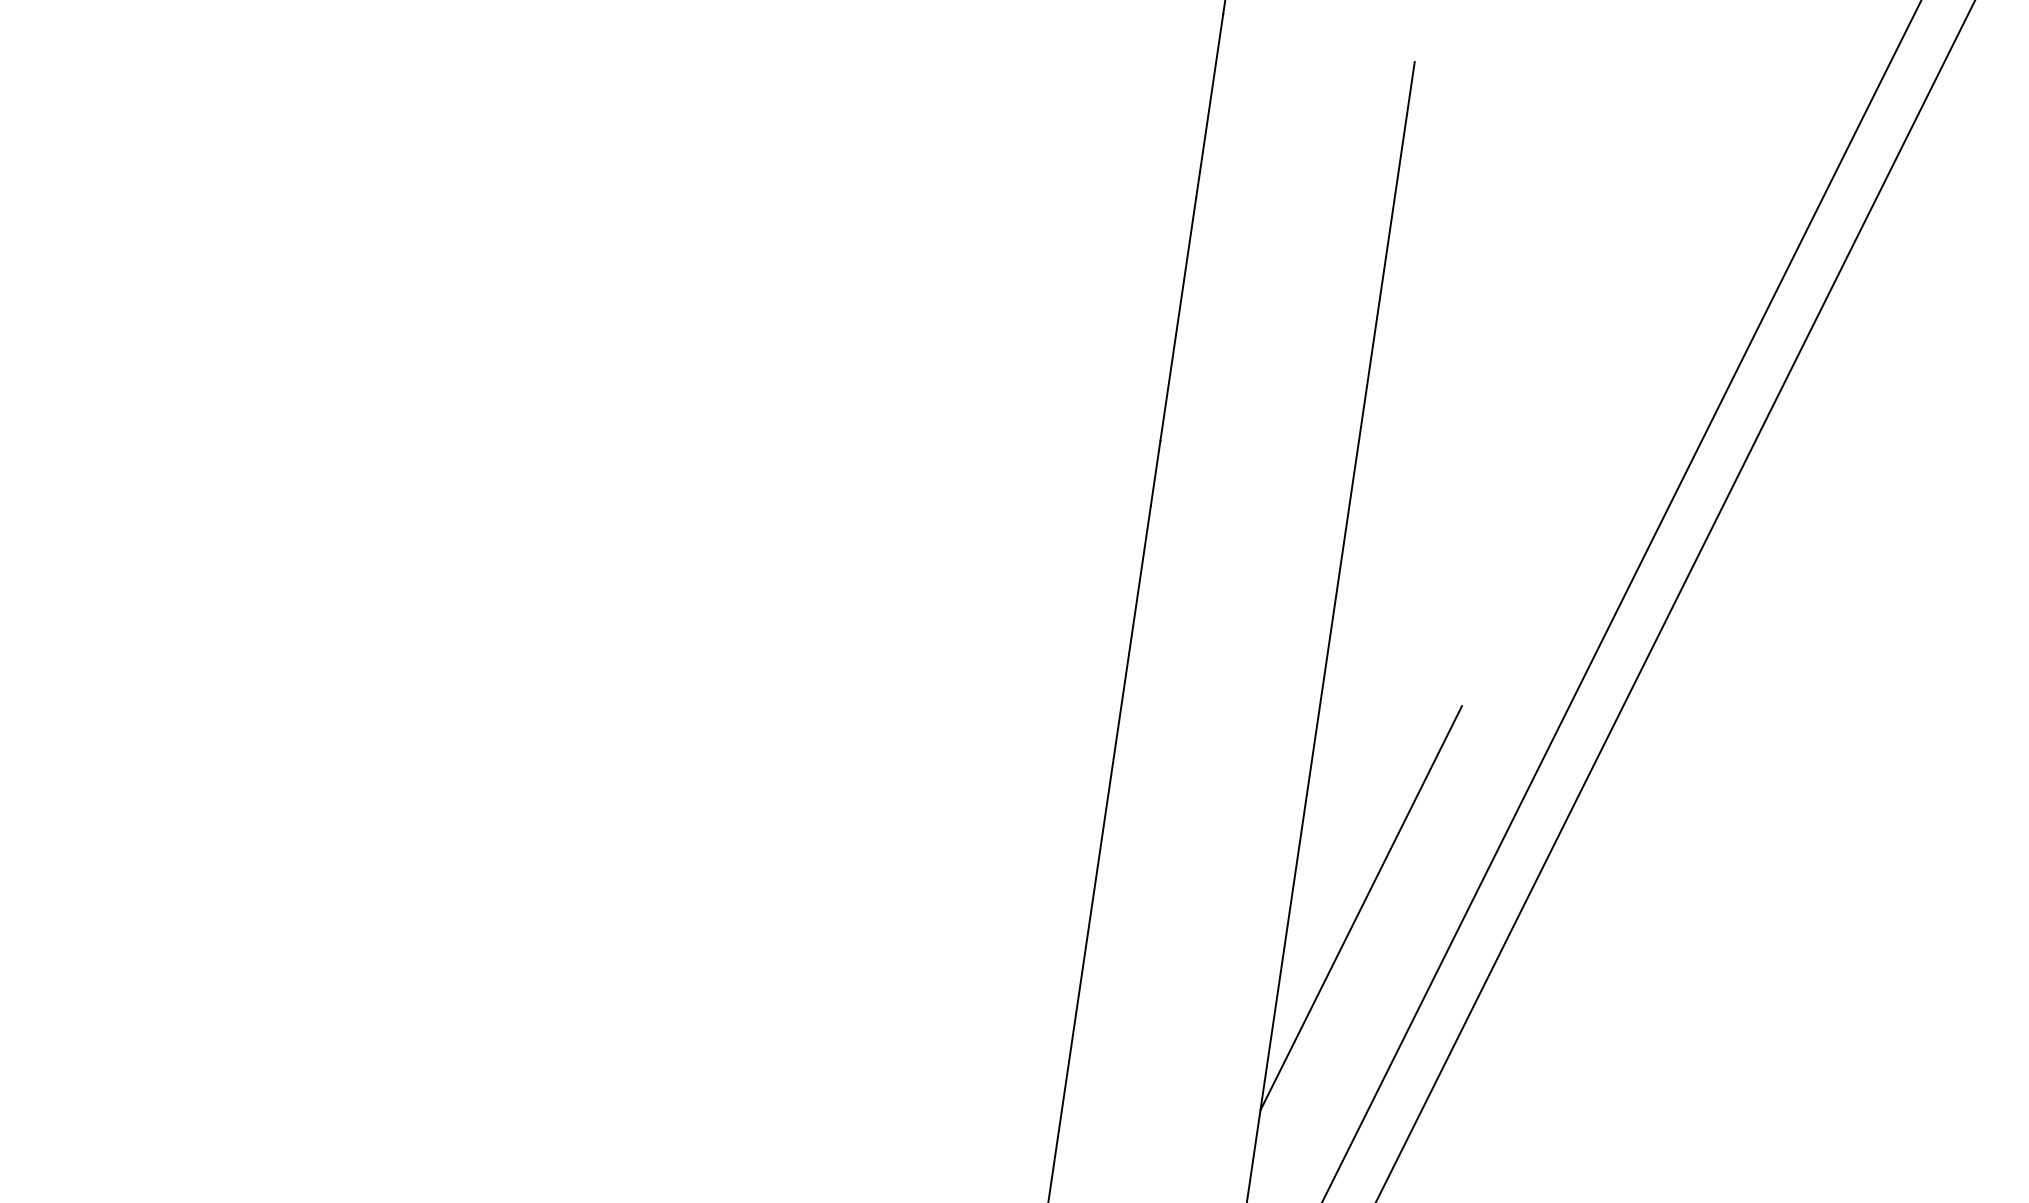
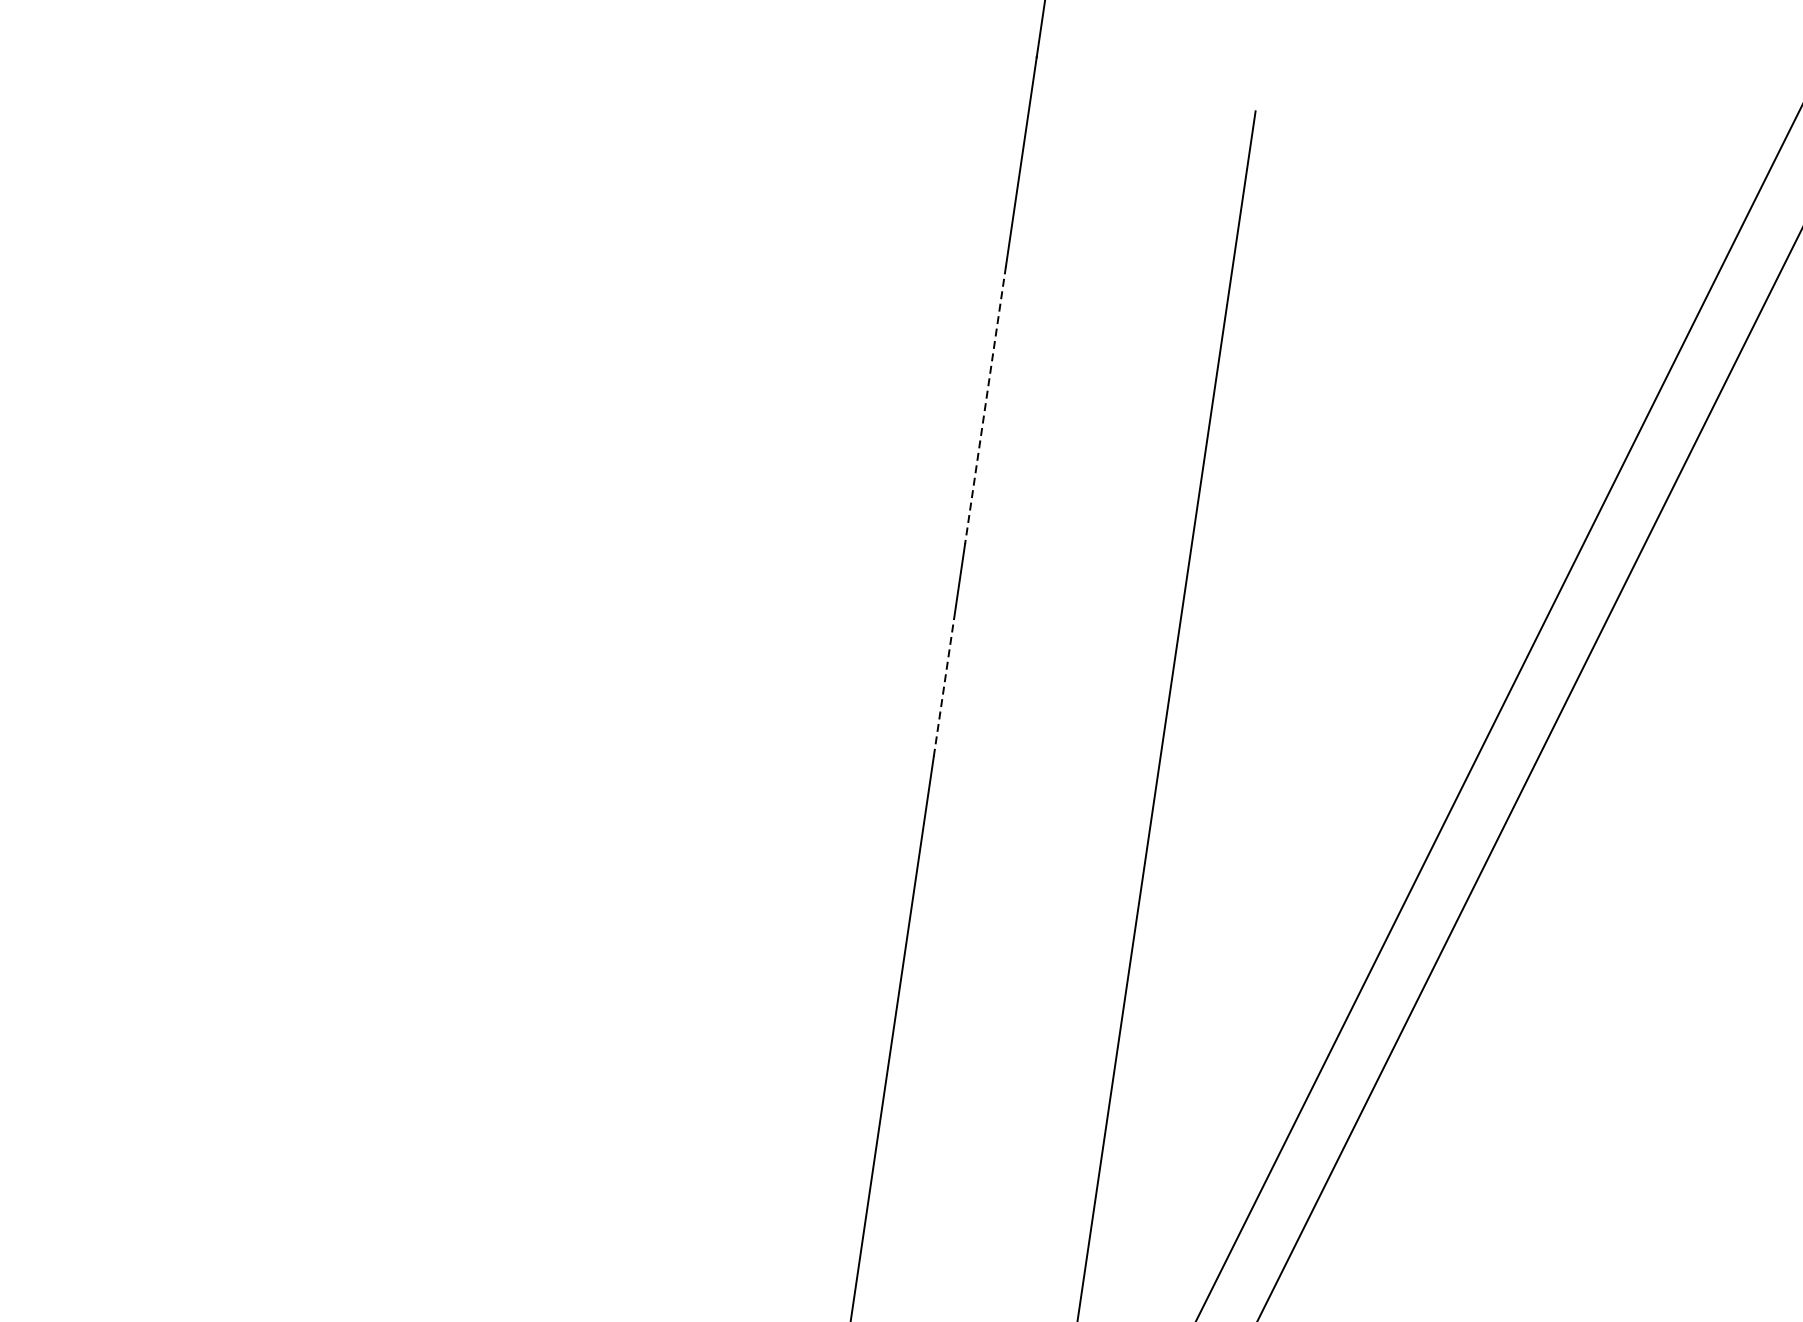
line: (1178, 319) -> (985, 405), solid -> dashed
line: (1142, 566) -> (944, 687), solid -> dashed
line: (1360, 908) -> (1193, 1078), removed

